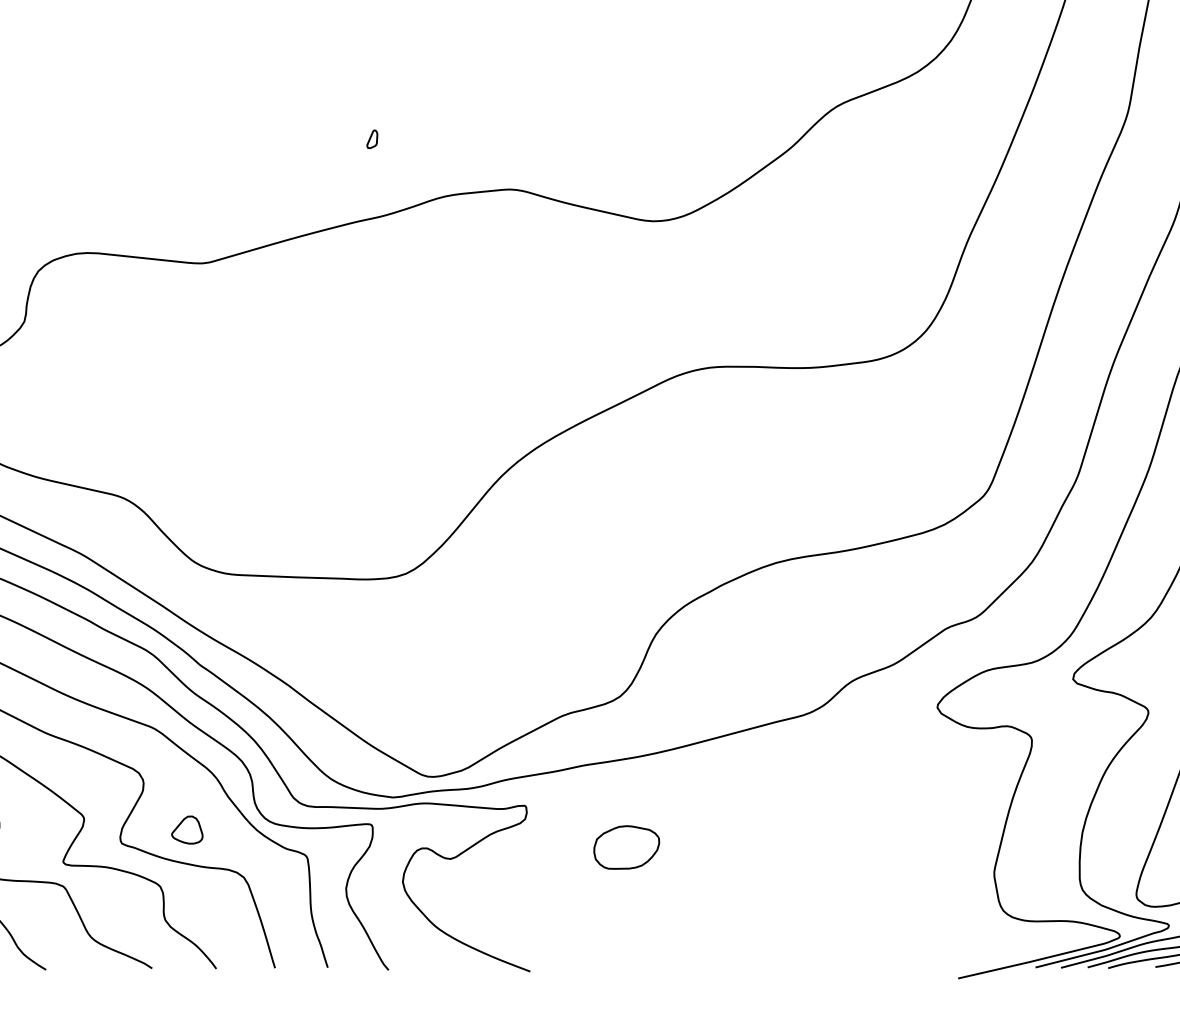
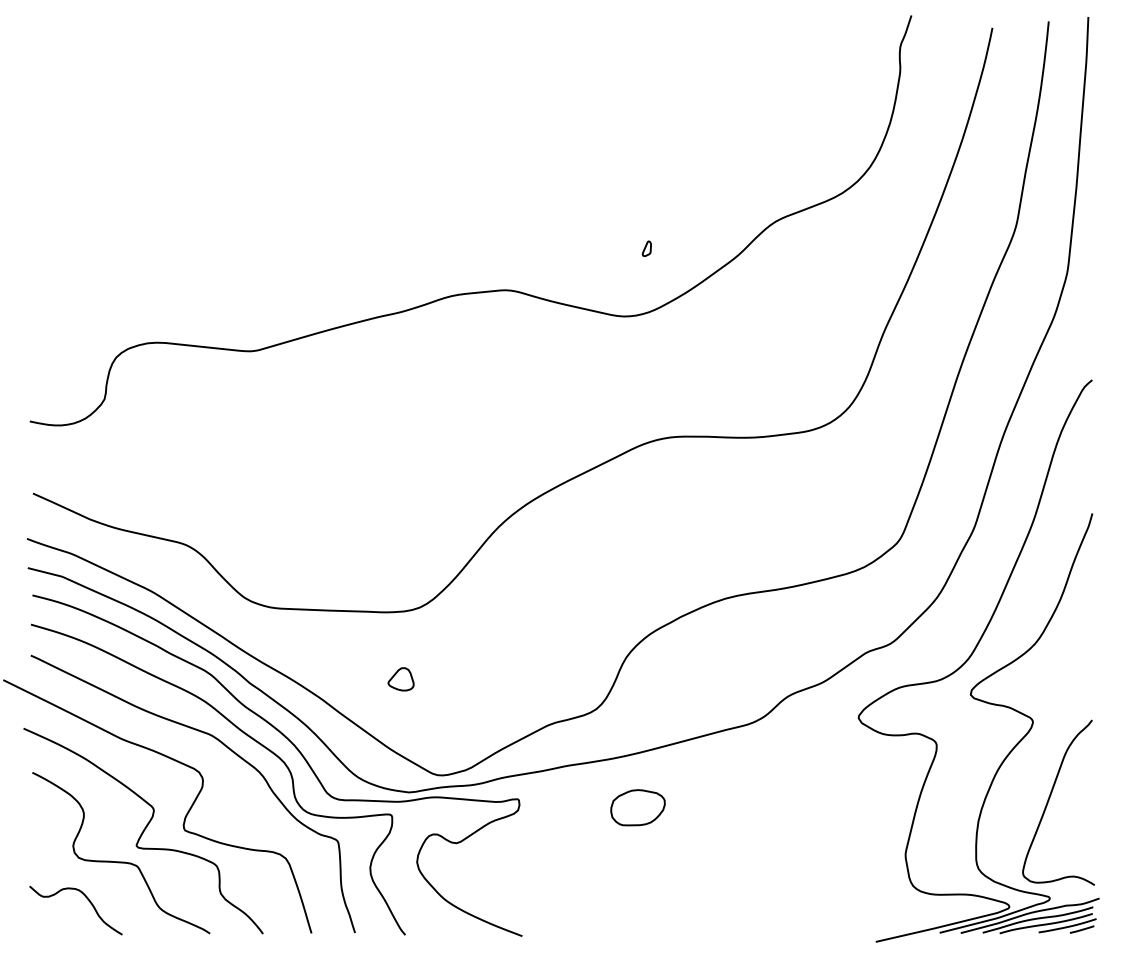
part: (371, 138) -> (646, 248), moved
part: (186, 830) -> (400, 679), moved
part: (626, 847) -> (637, 807), moved

